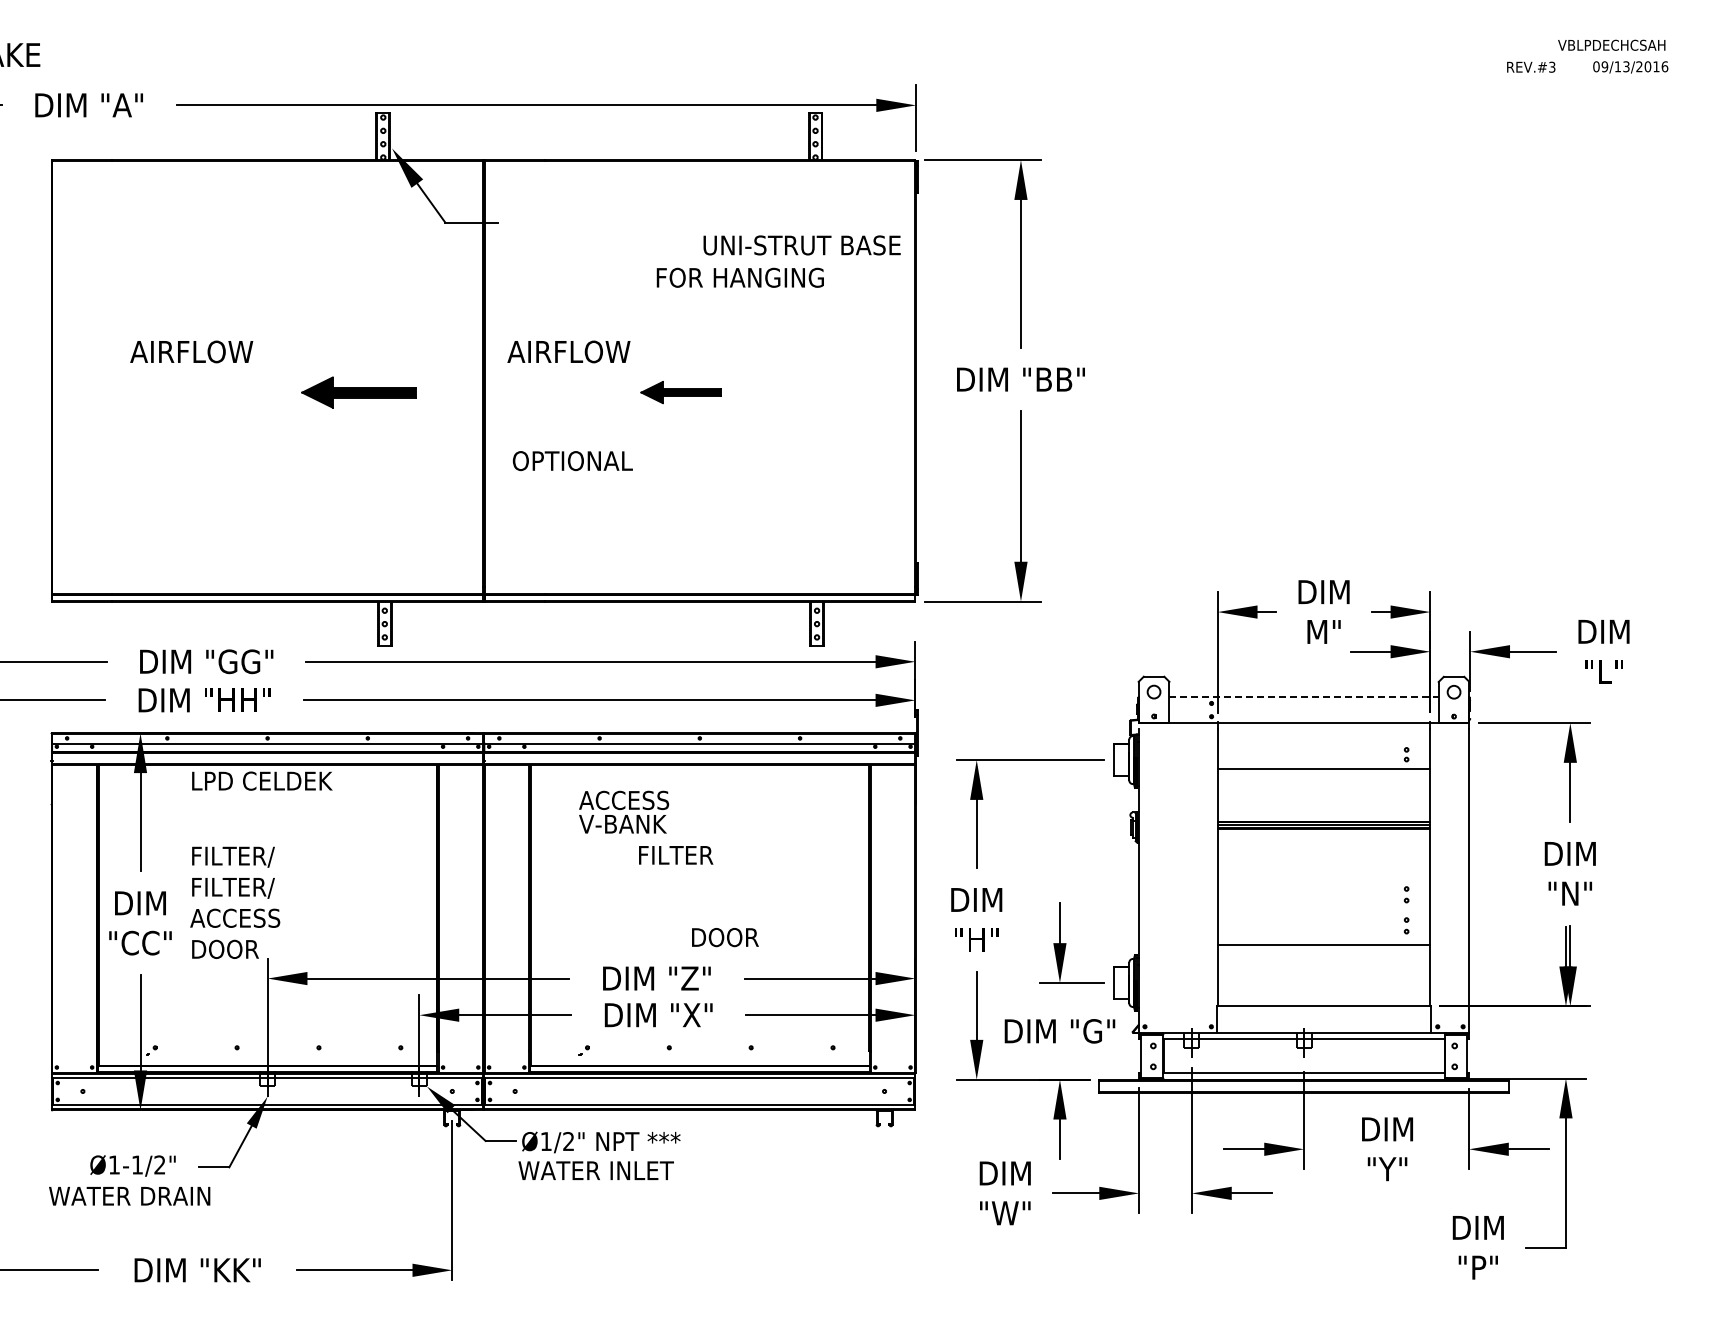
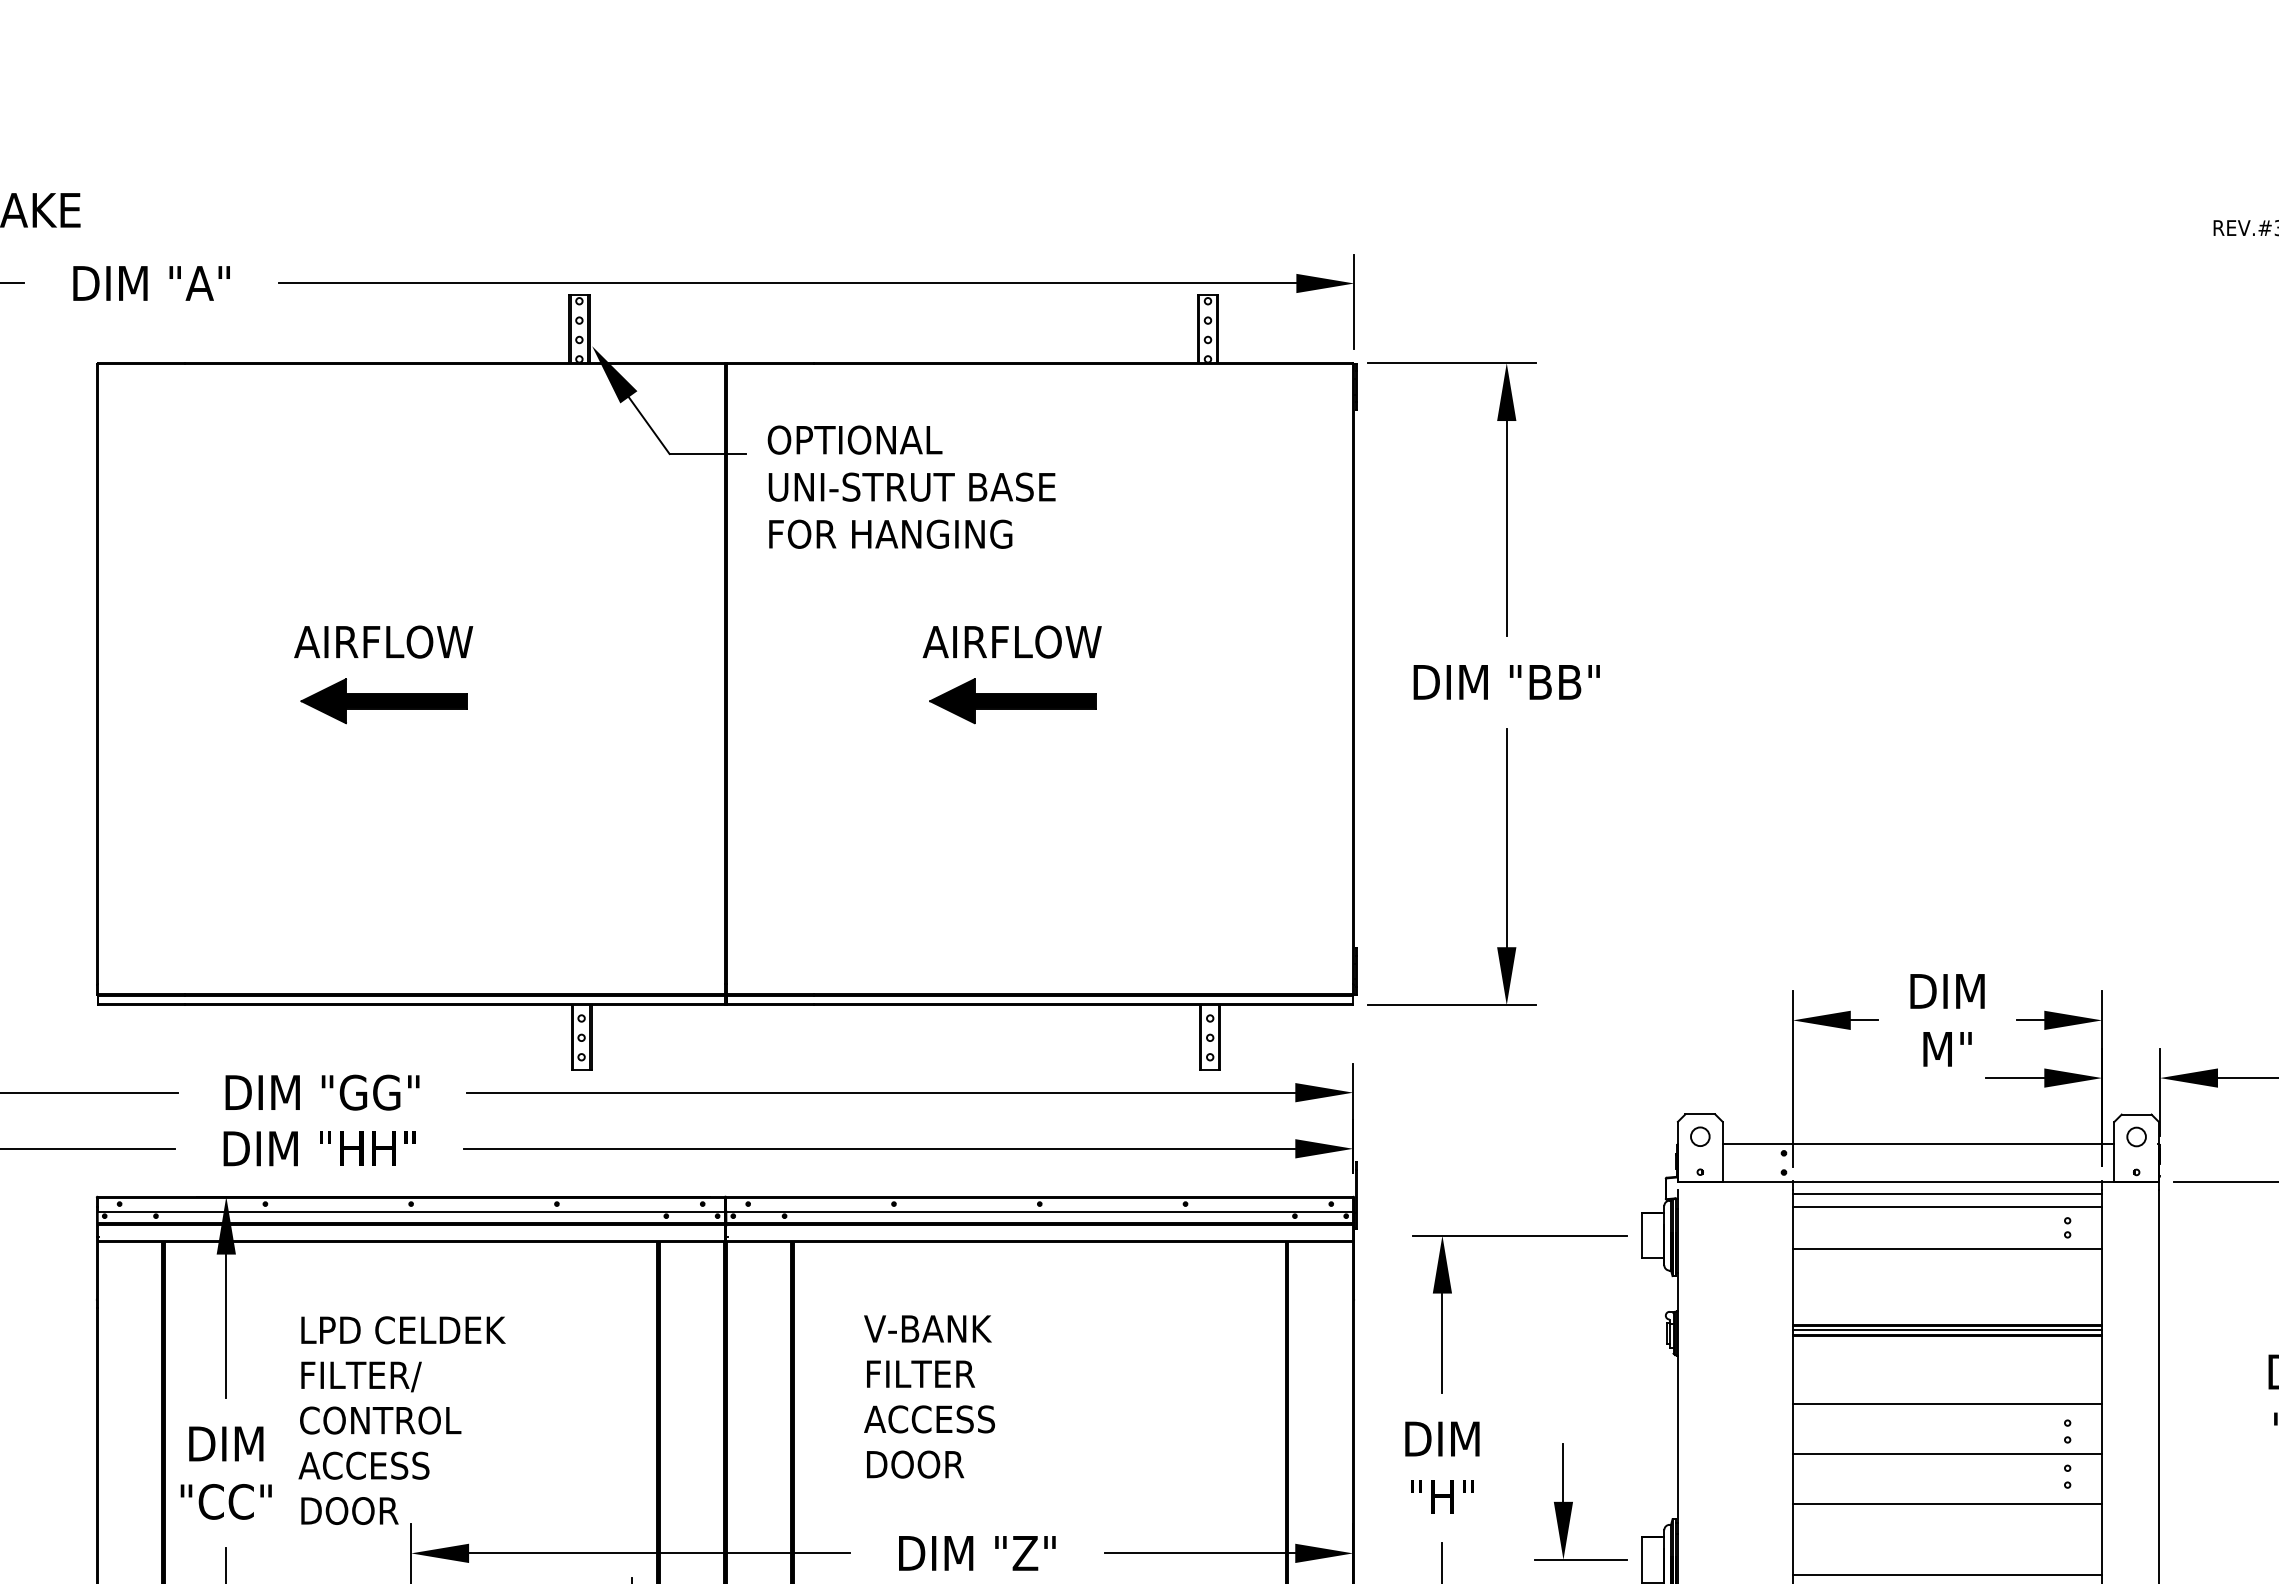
text: (801, 245) -> (911, 487), moved
text: (739, 277) -> (889, 533), moved
text: (191, 351) -> (383, 641), moved
text: (568, 351) -> (1011, 641), moved
part: (358, 392) -> (383, 701), moved
part: (680, 392) -> (1011, 701), size x1.43
text: (572, 461) -> (854, 440), moved
line: (1304, 697) -> (1919, 1144), dashed -> solid
line: (1323, 731) -> (1946, 1194), added
line: (1323, 740) -> (1946, 1207), added
text: (262, 780) -> (403, 1329), moved
text: (624, 799) -> (930, 1418), moved
text: (676, 855) -> (921, 1374), moved
line: (1323, 875) -> (1946, 1403), added
text: (246, 887) -> (380, 1420), FILTER/ -> CONTROL
line: (1323, 910) -> (1946, 1454), added
text: (725, 937) -> (915, 1464), moved
line: (1323, 993) -> (1946, 1575), added

